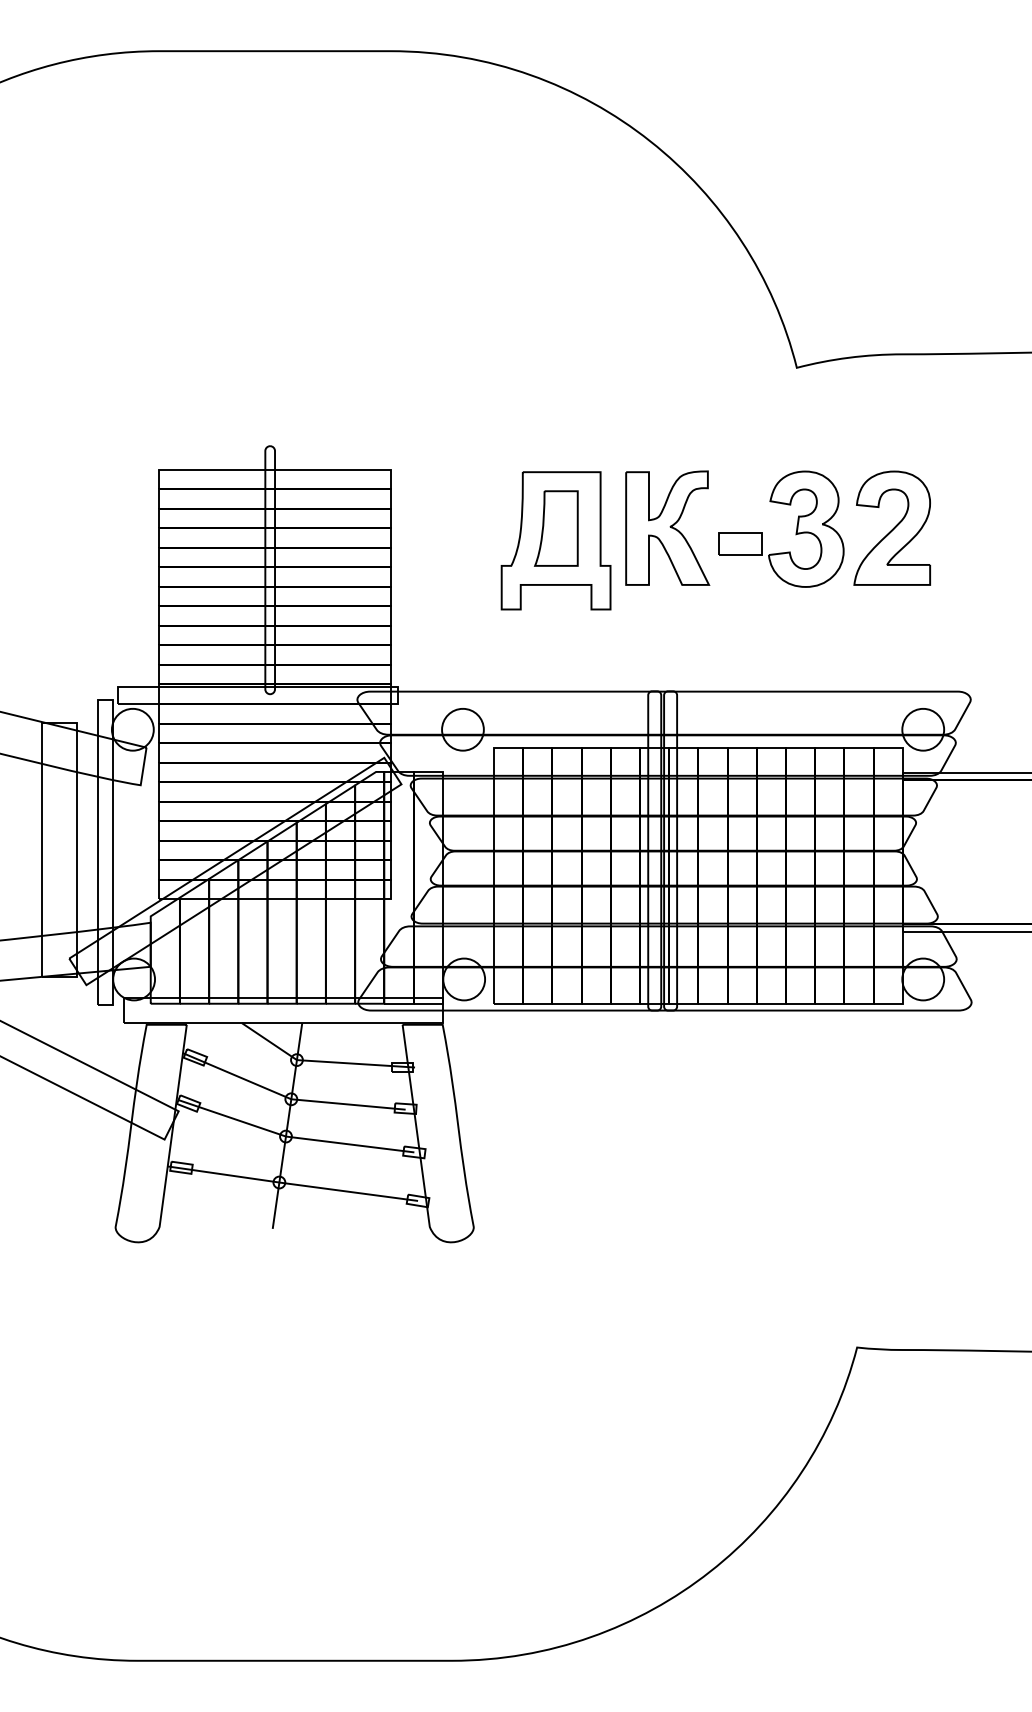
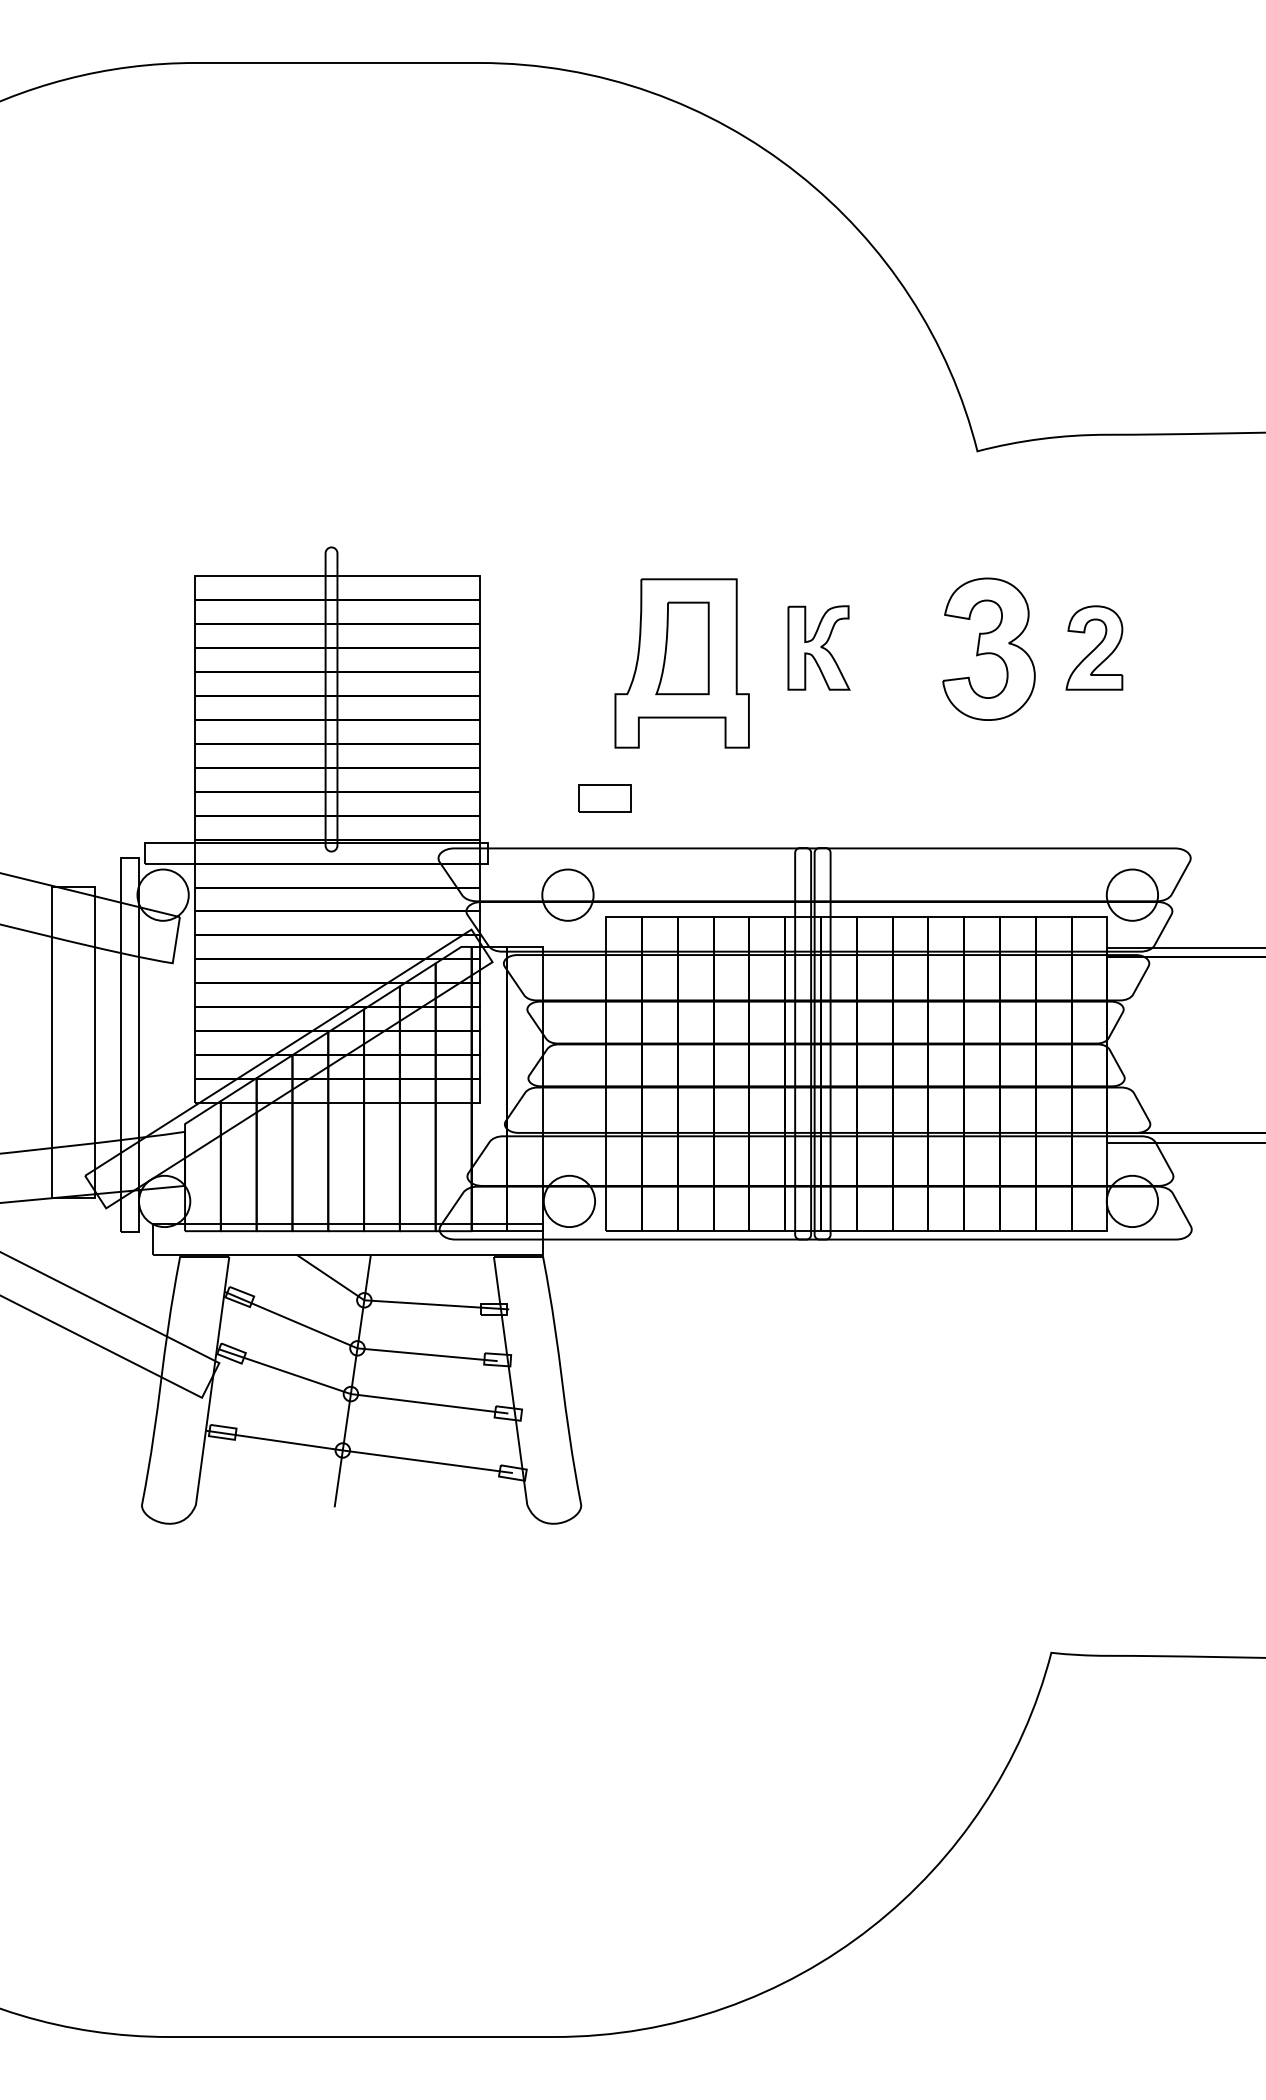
part: (667, 527) -> (818, 647), size x0.6
part: (892, 527) -> (1094, 647), size x0.6
part: (739, 544) -> (604, 798), moved

